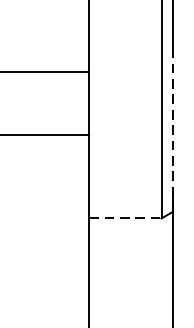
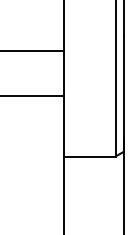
line: (172, 131) -> (123, 94), dashed -> solid
line: (124, 218) -> (89, 156), dashed -> solid

